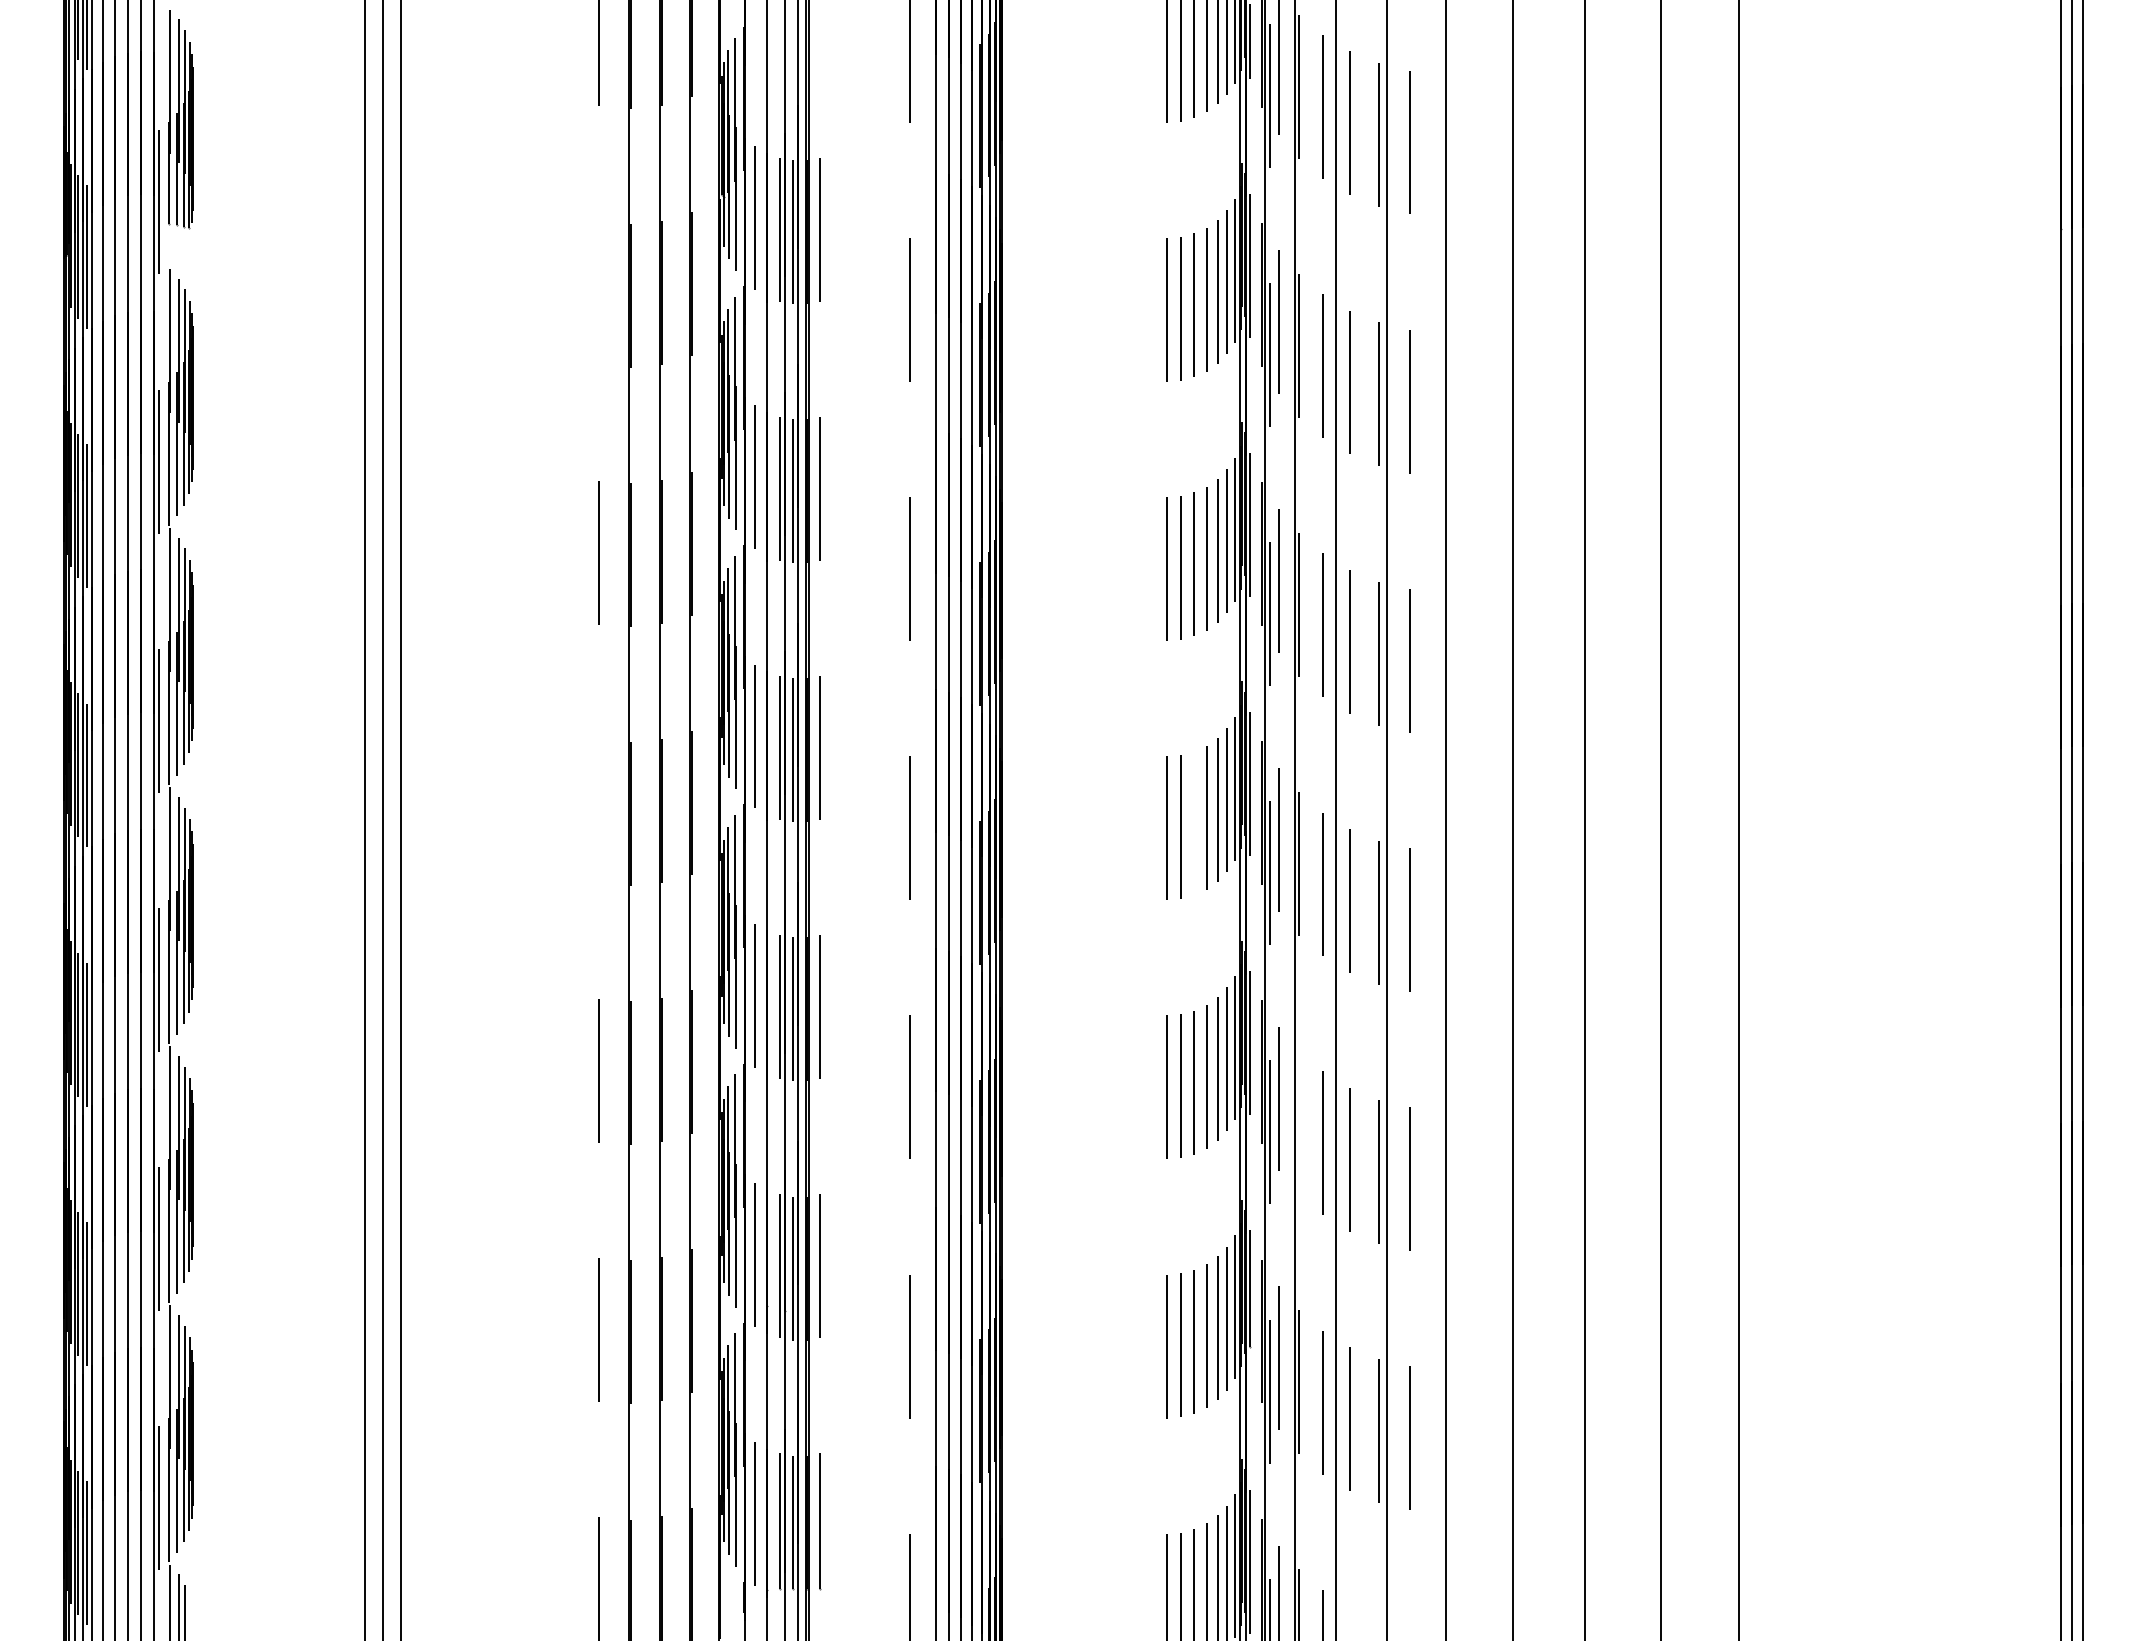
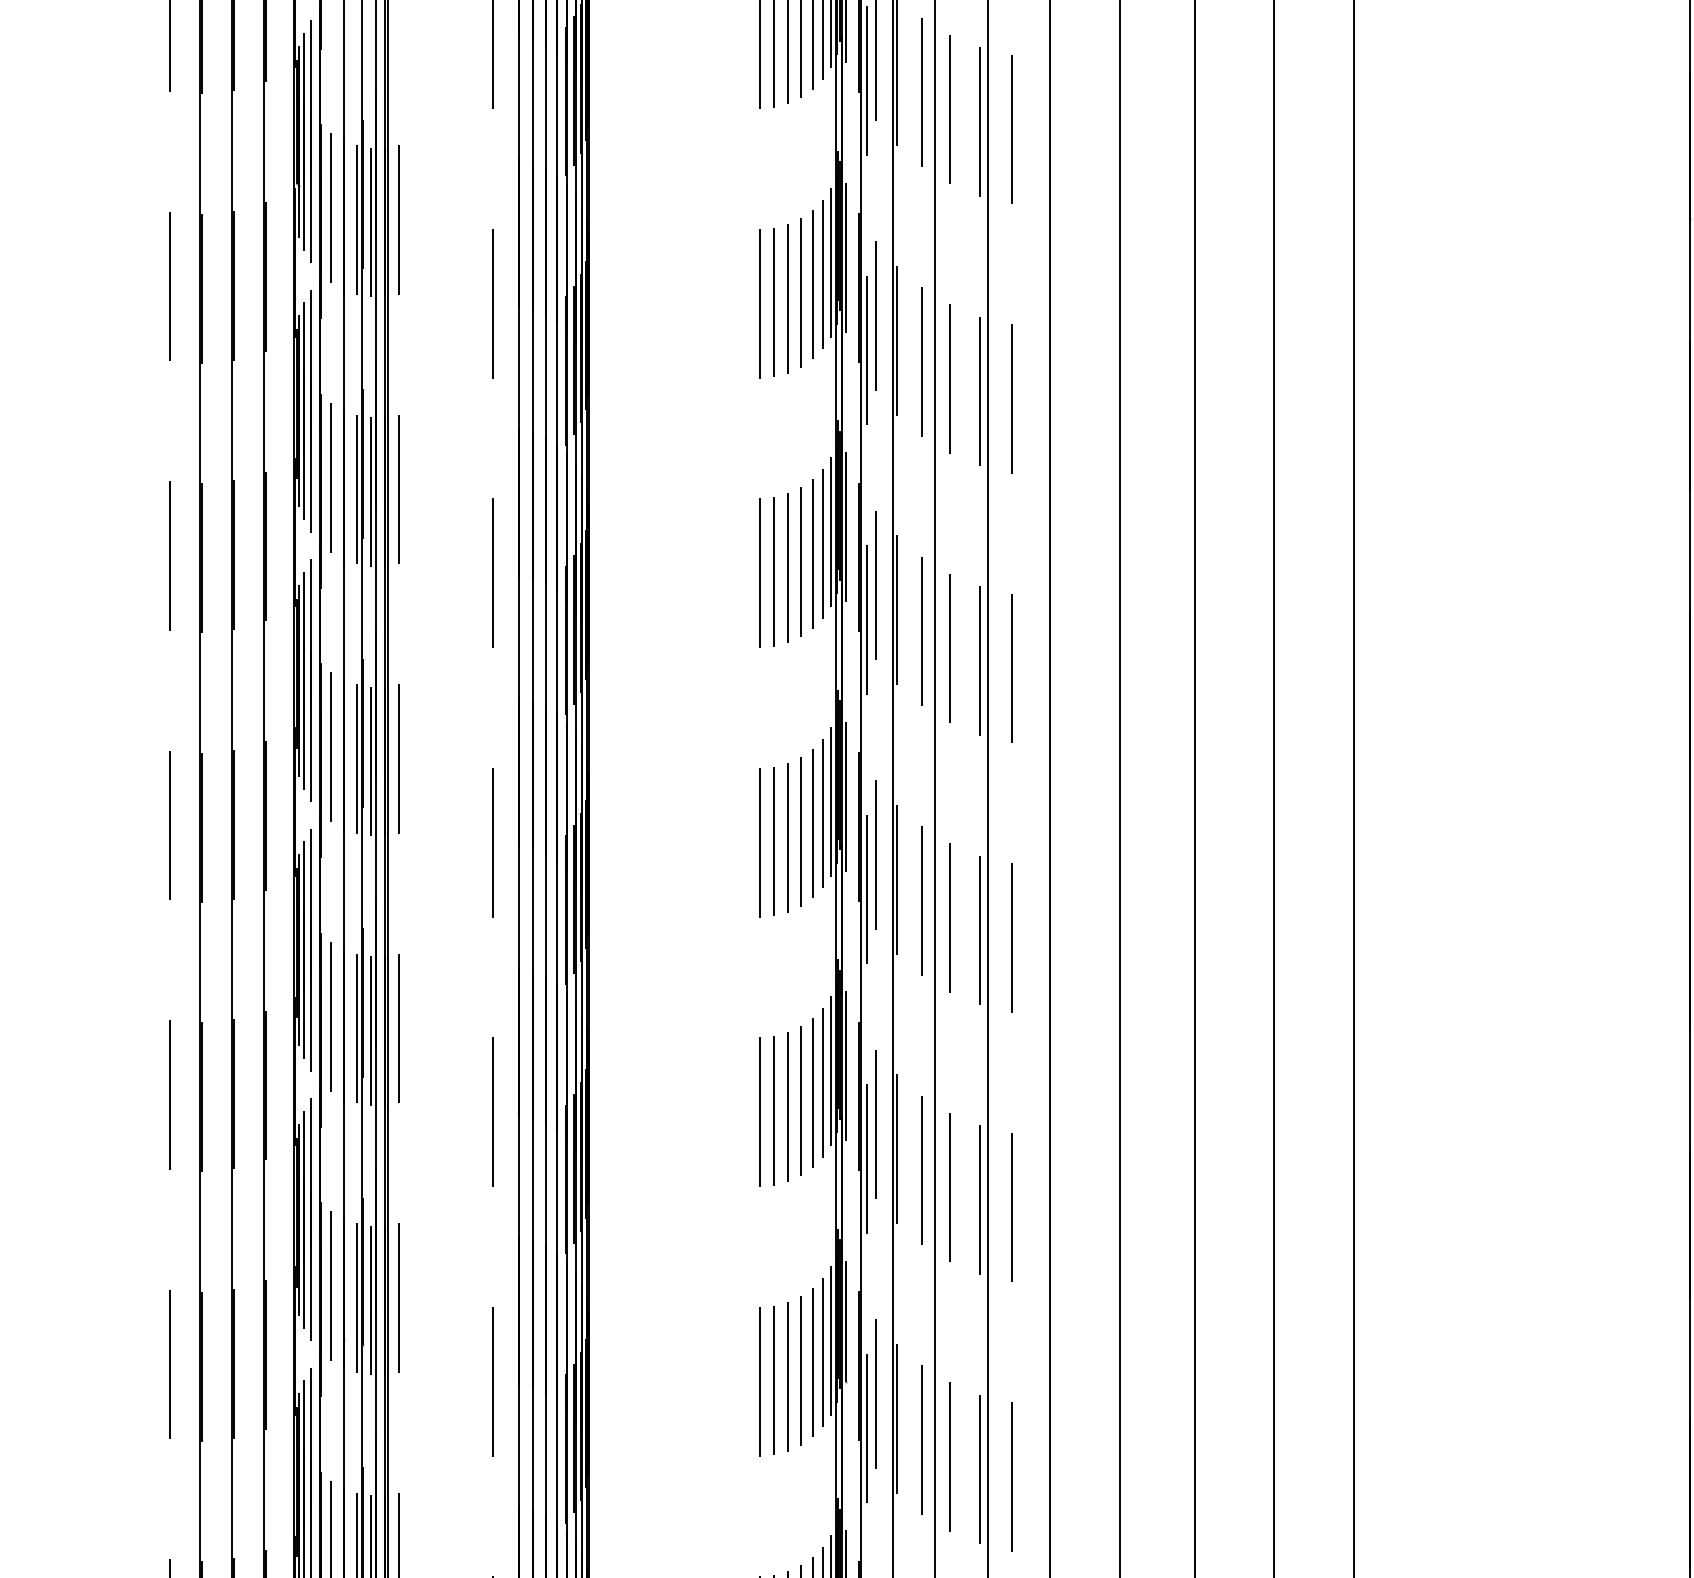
line: (599, 293) -> (169, 286), added
line: (599, 811) -> (169, 825), added
line: (1193, 823) -> (787, 837), added
line: (1298, 1123) -> (896, 1149), added

